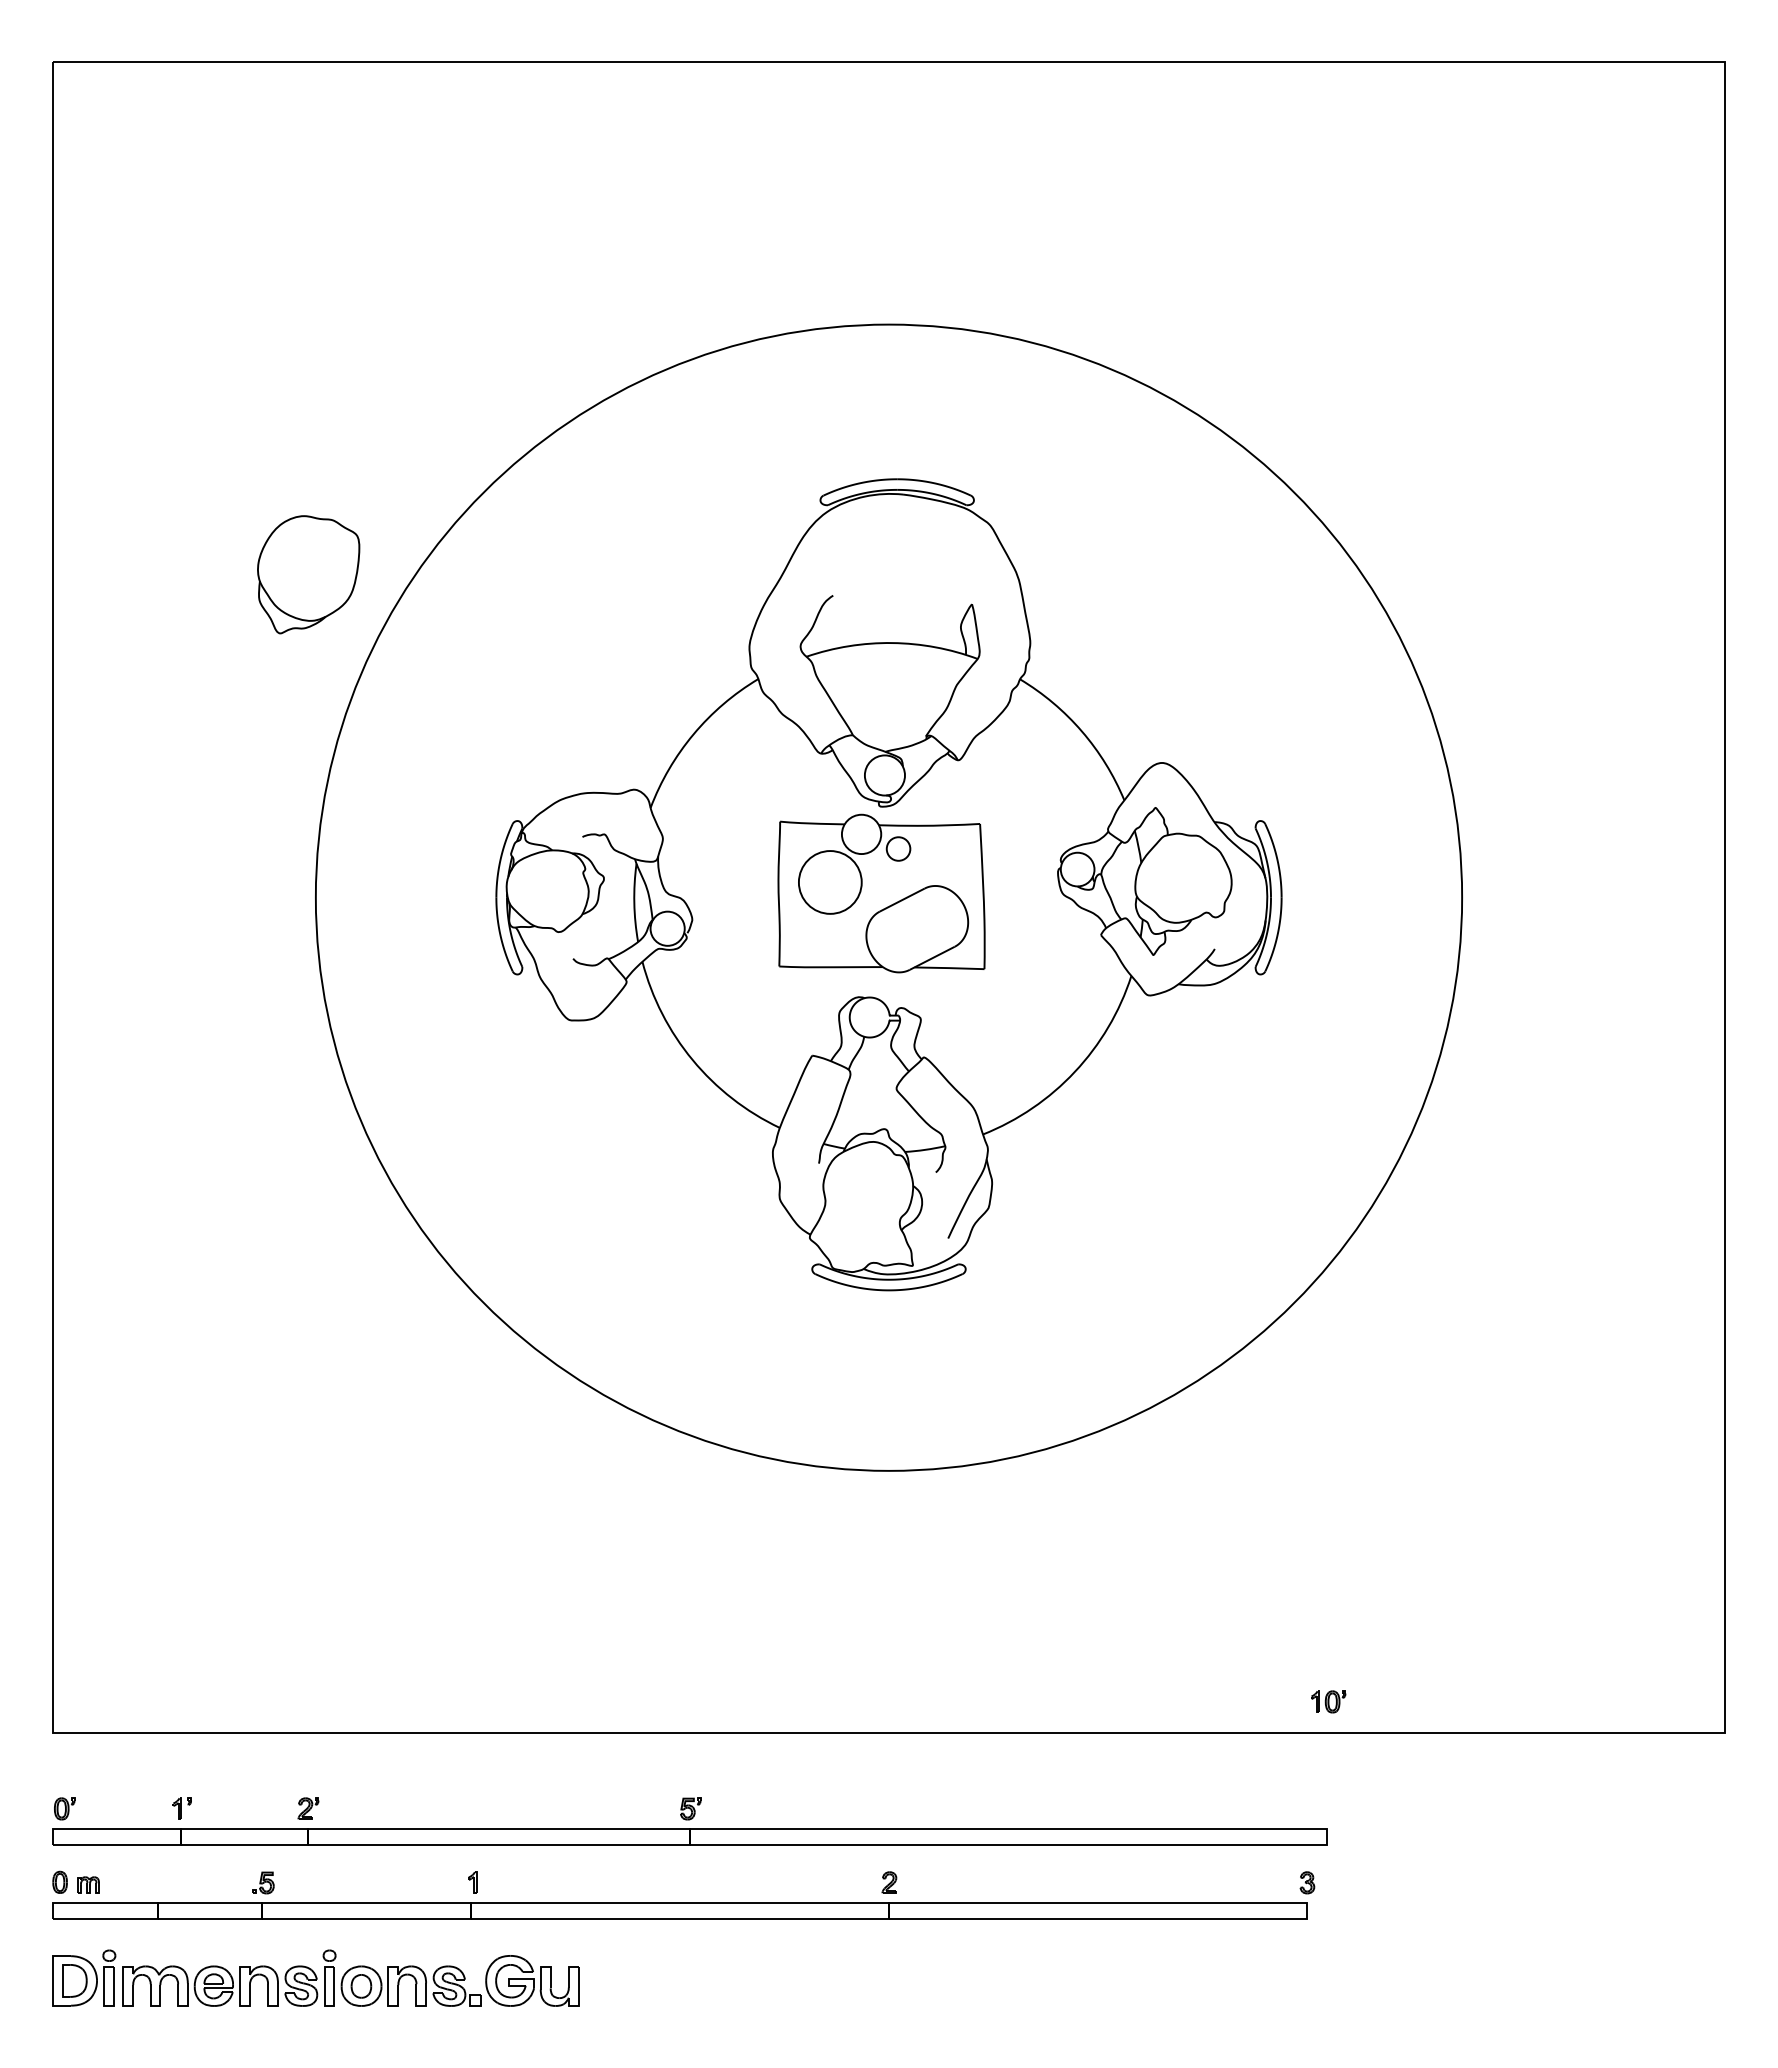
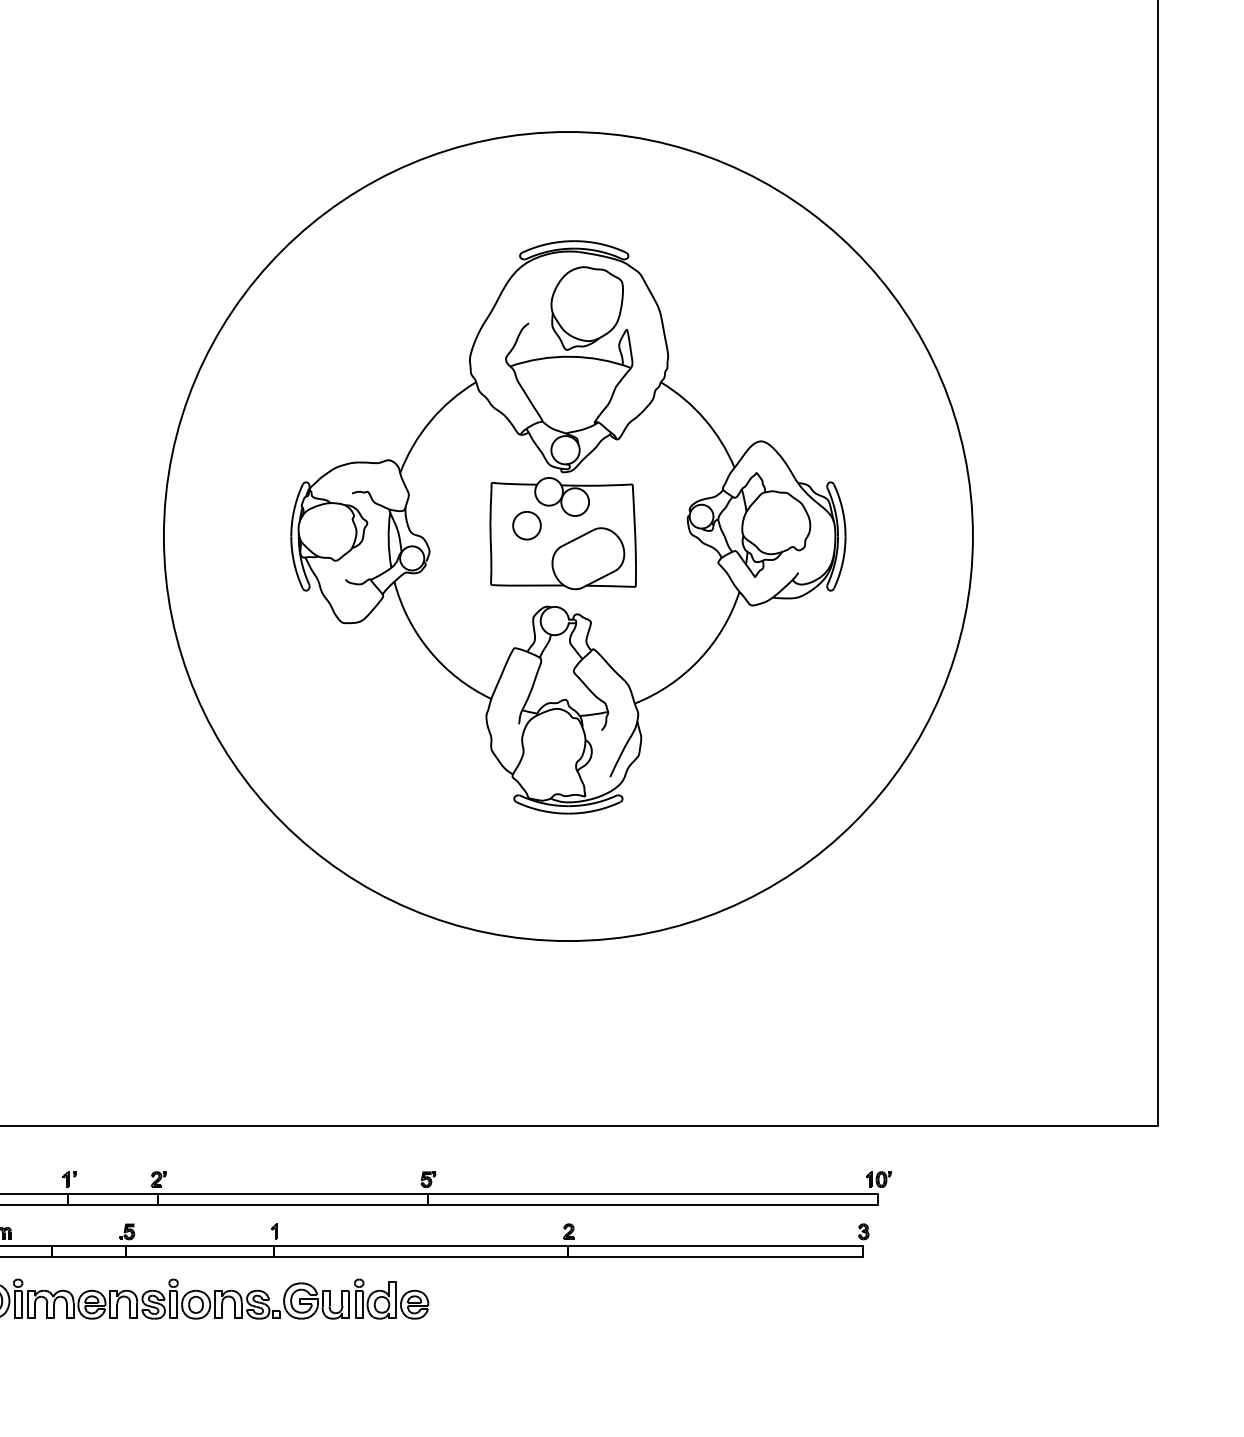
part: (308, 574) -> (587, 308), moved
circle: (898, 848) -> (575, 501), size x1.67
circle: (829, 882) -> (526, 525), size x0.62
part: (1328, 1701) -> (878, 1179), moved
part: (638, 1977) -> (391, 1298), added

